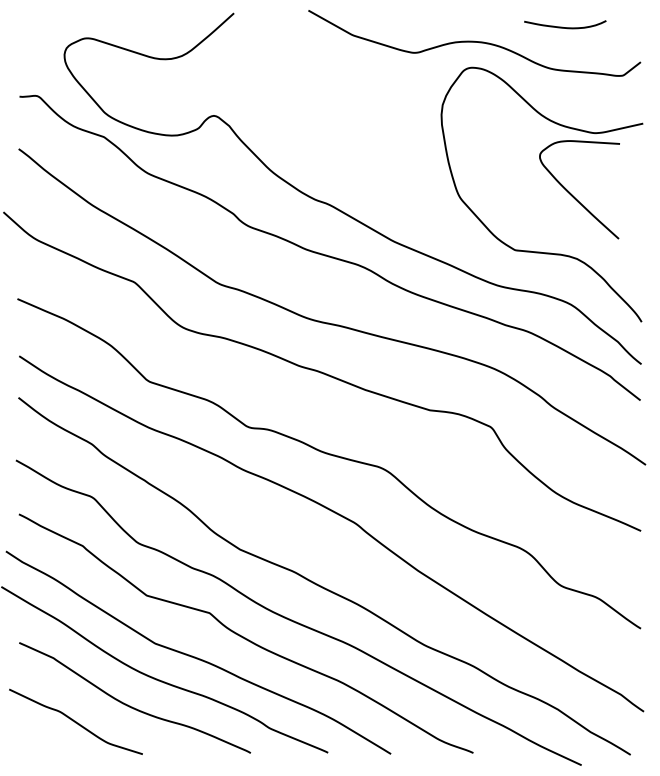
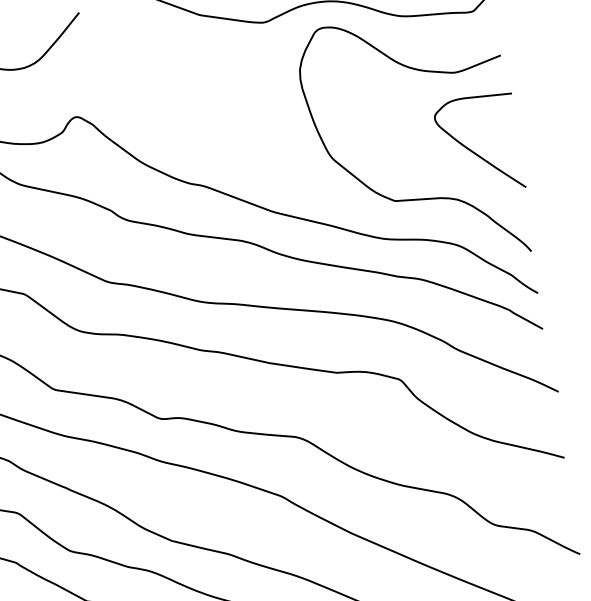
curve: (573, 195) -> (474, 151), moved

